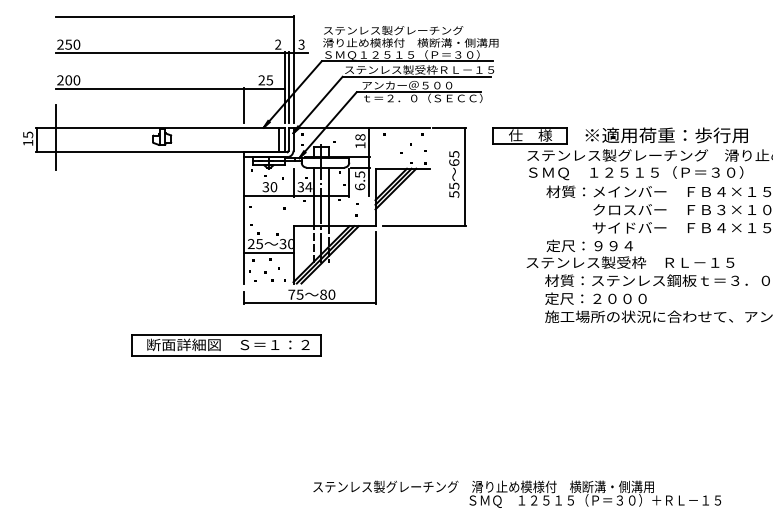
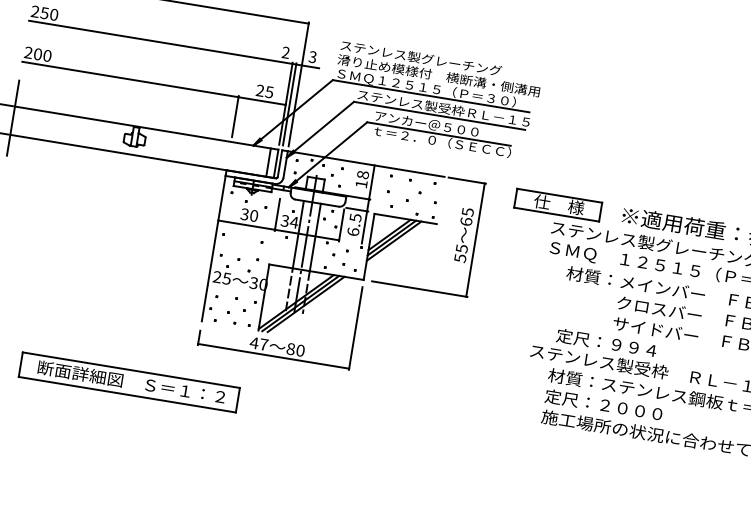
line: (268, 252) -> (235, 290), removed
text: (295, 294) -> (258, 343), 75 -> 47
part: (226, 345) -> (129, 382), moved

